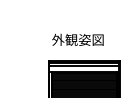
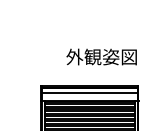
text: (77, 39) -> (101, 56), moved

